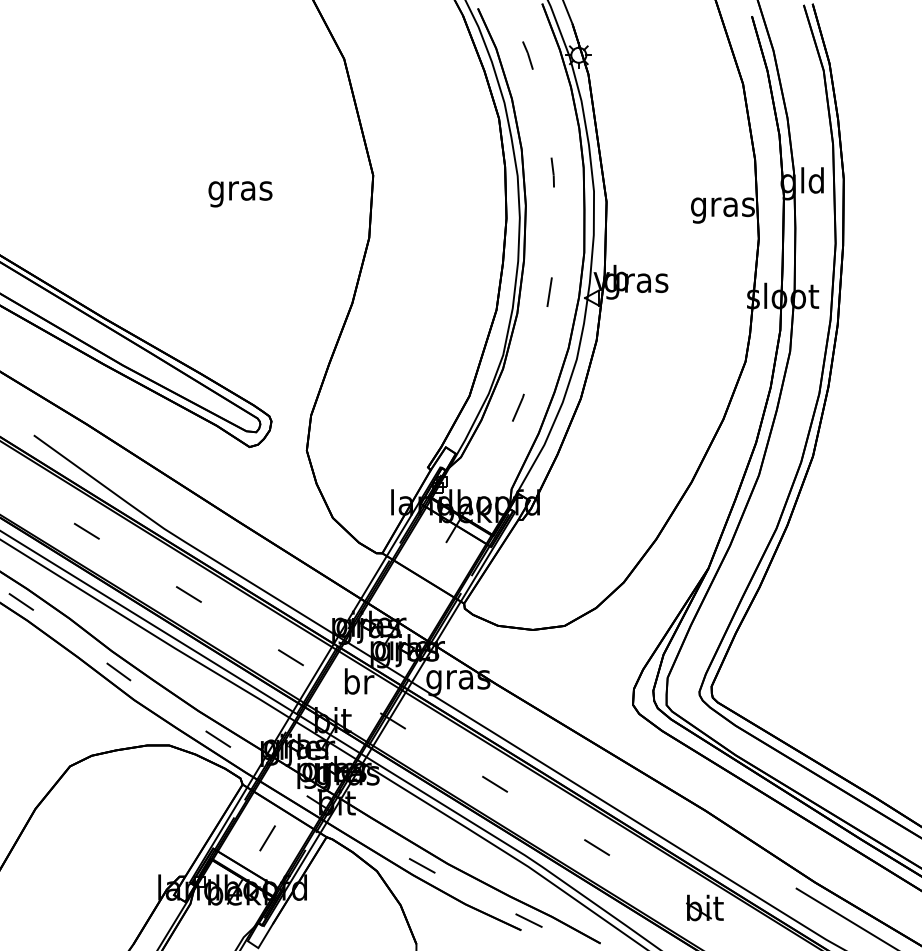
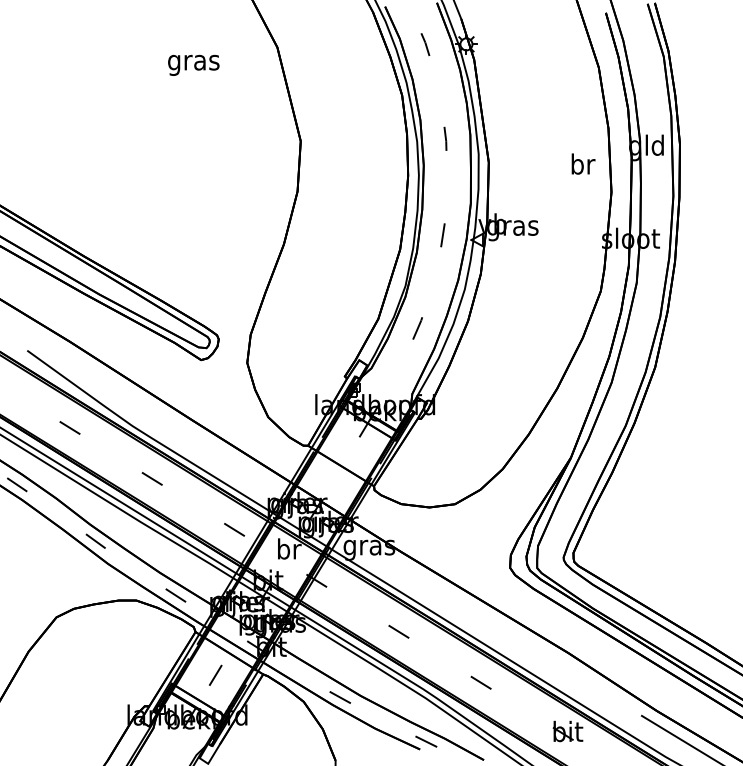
text: (240, 193) -> (193, 64), moved
text: (722, 206) -> (582, 166), gras -> br

